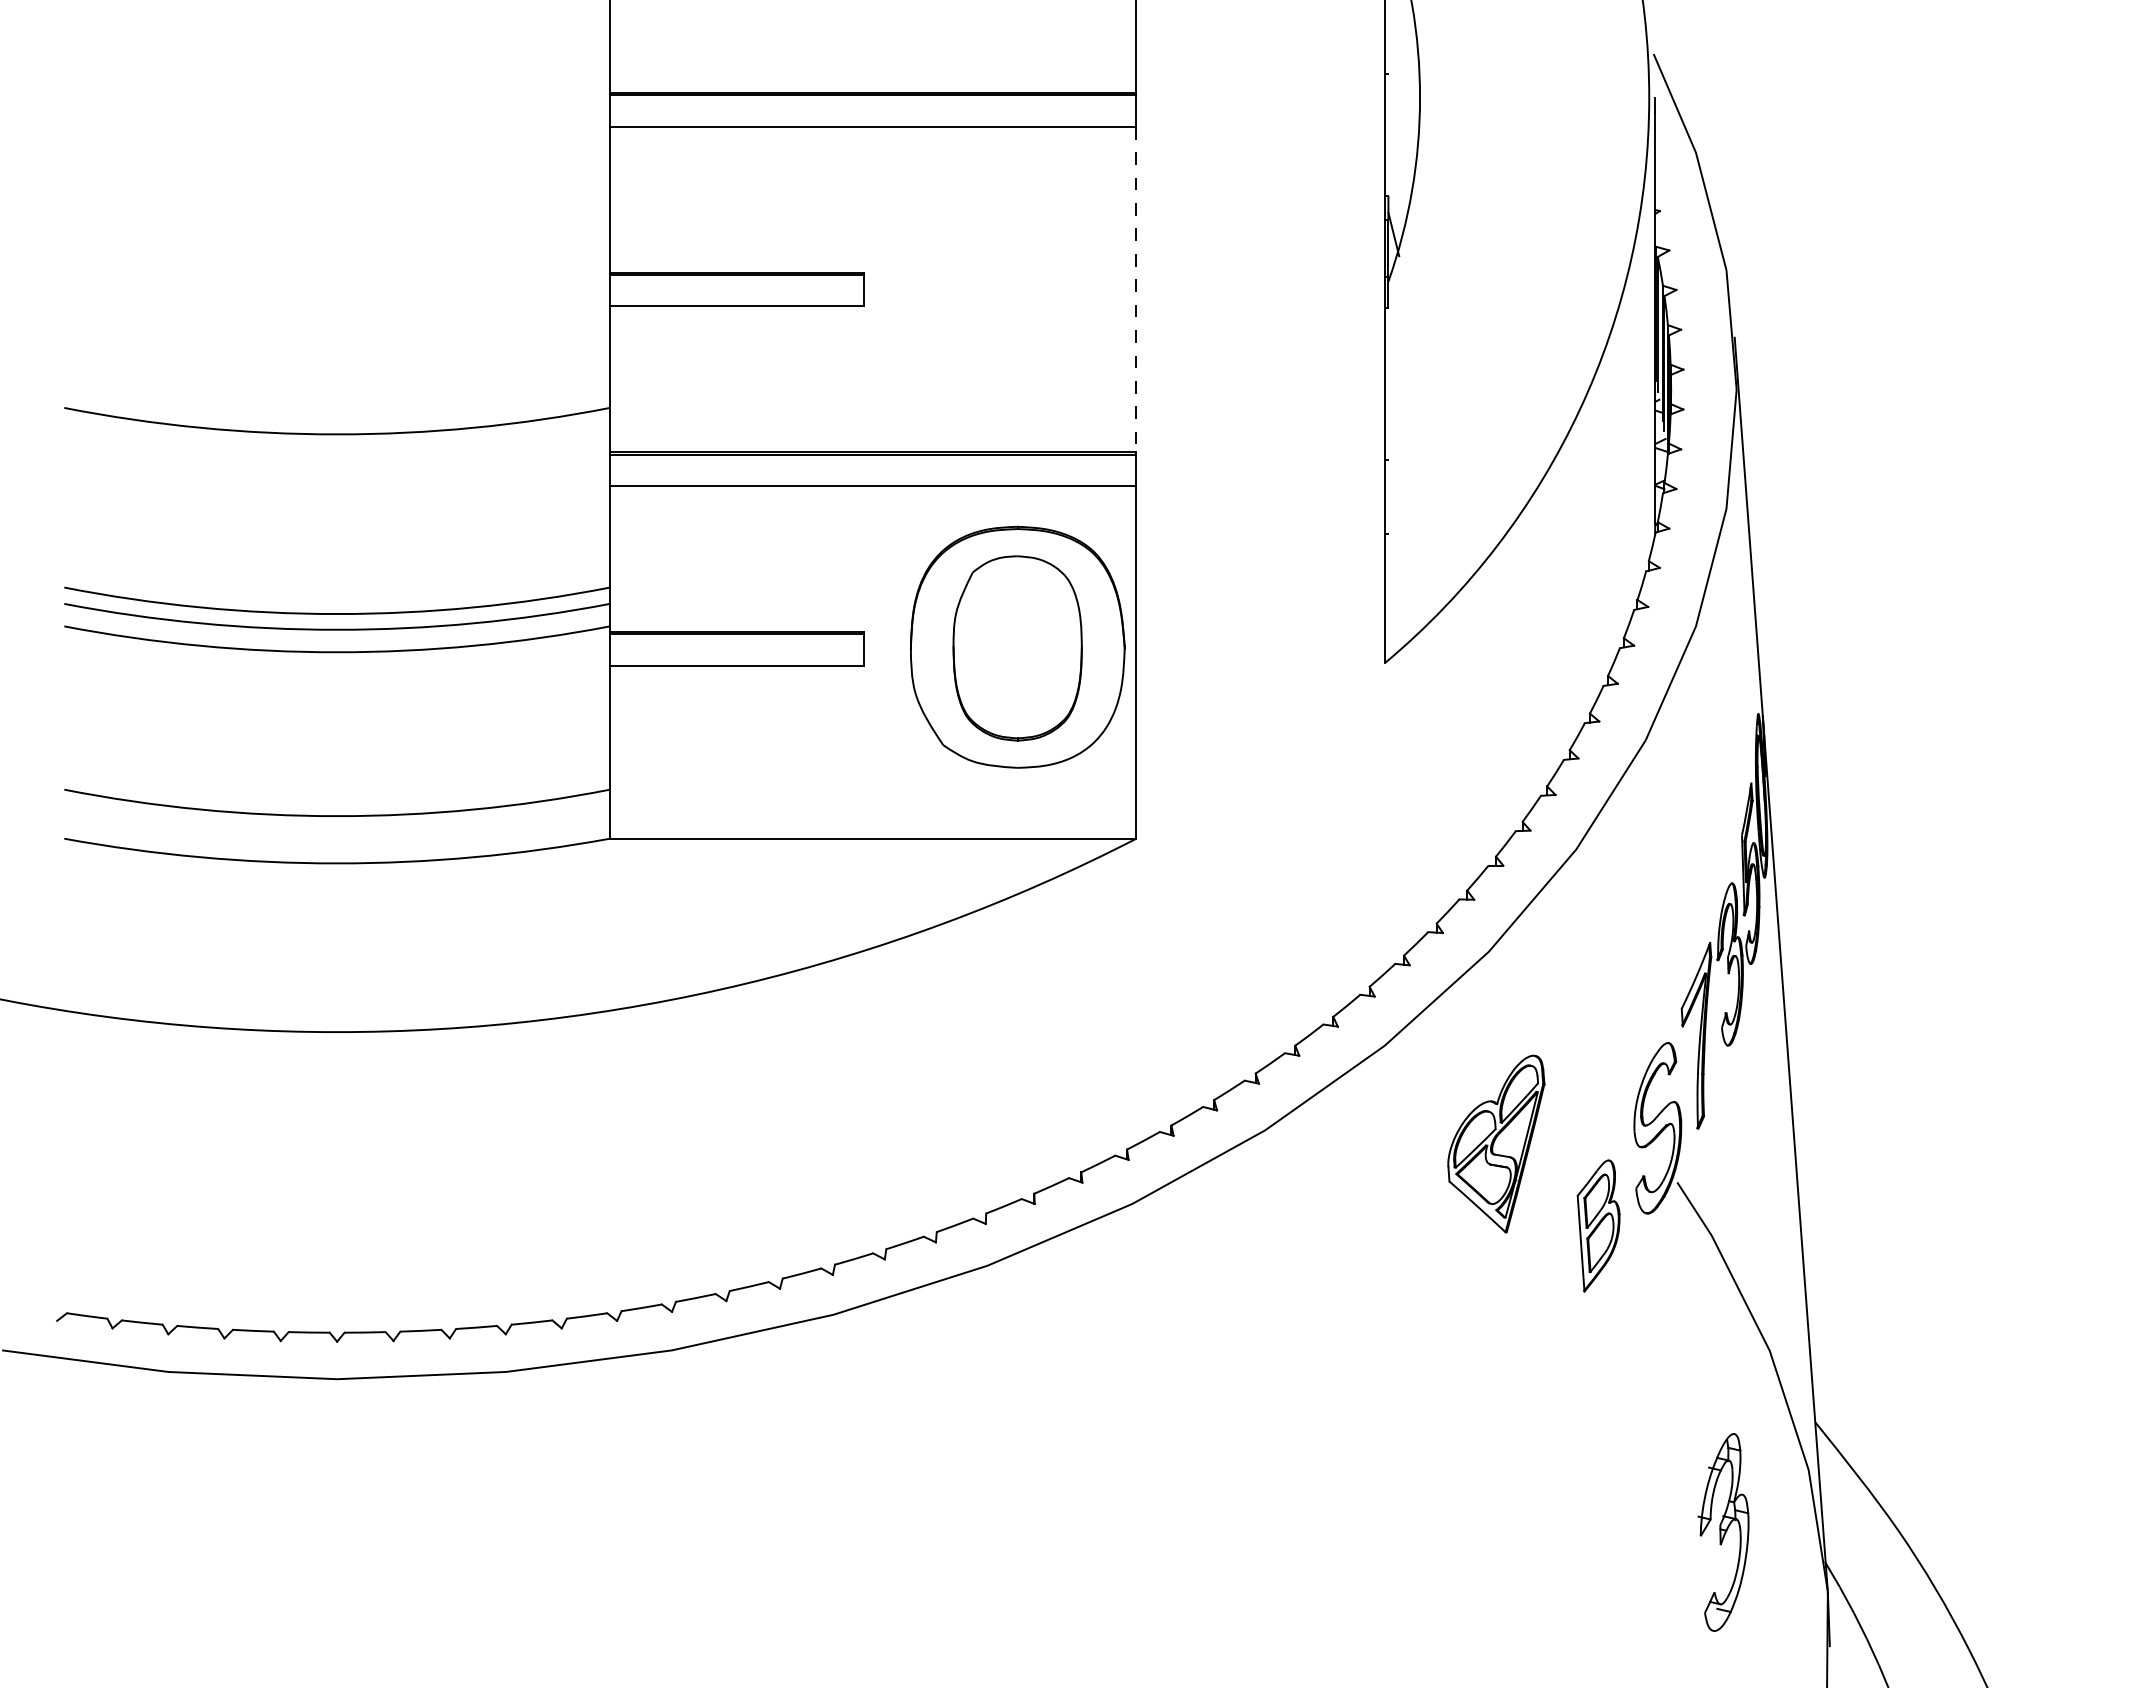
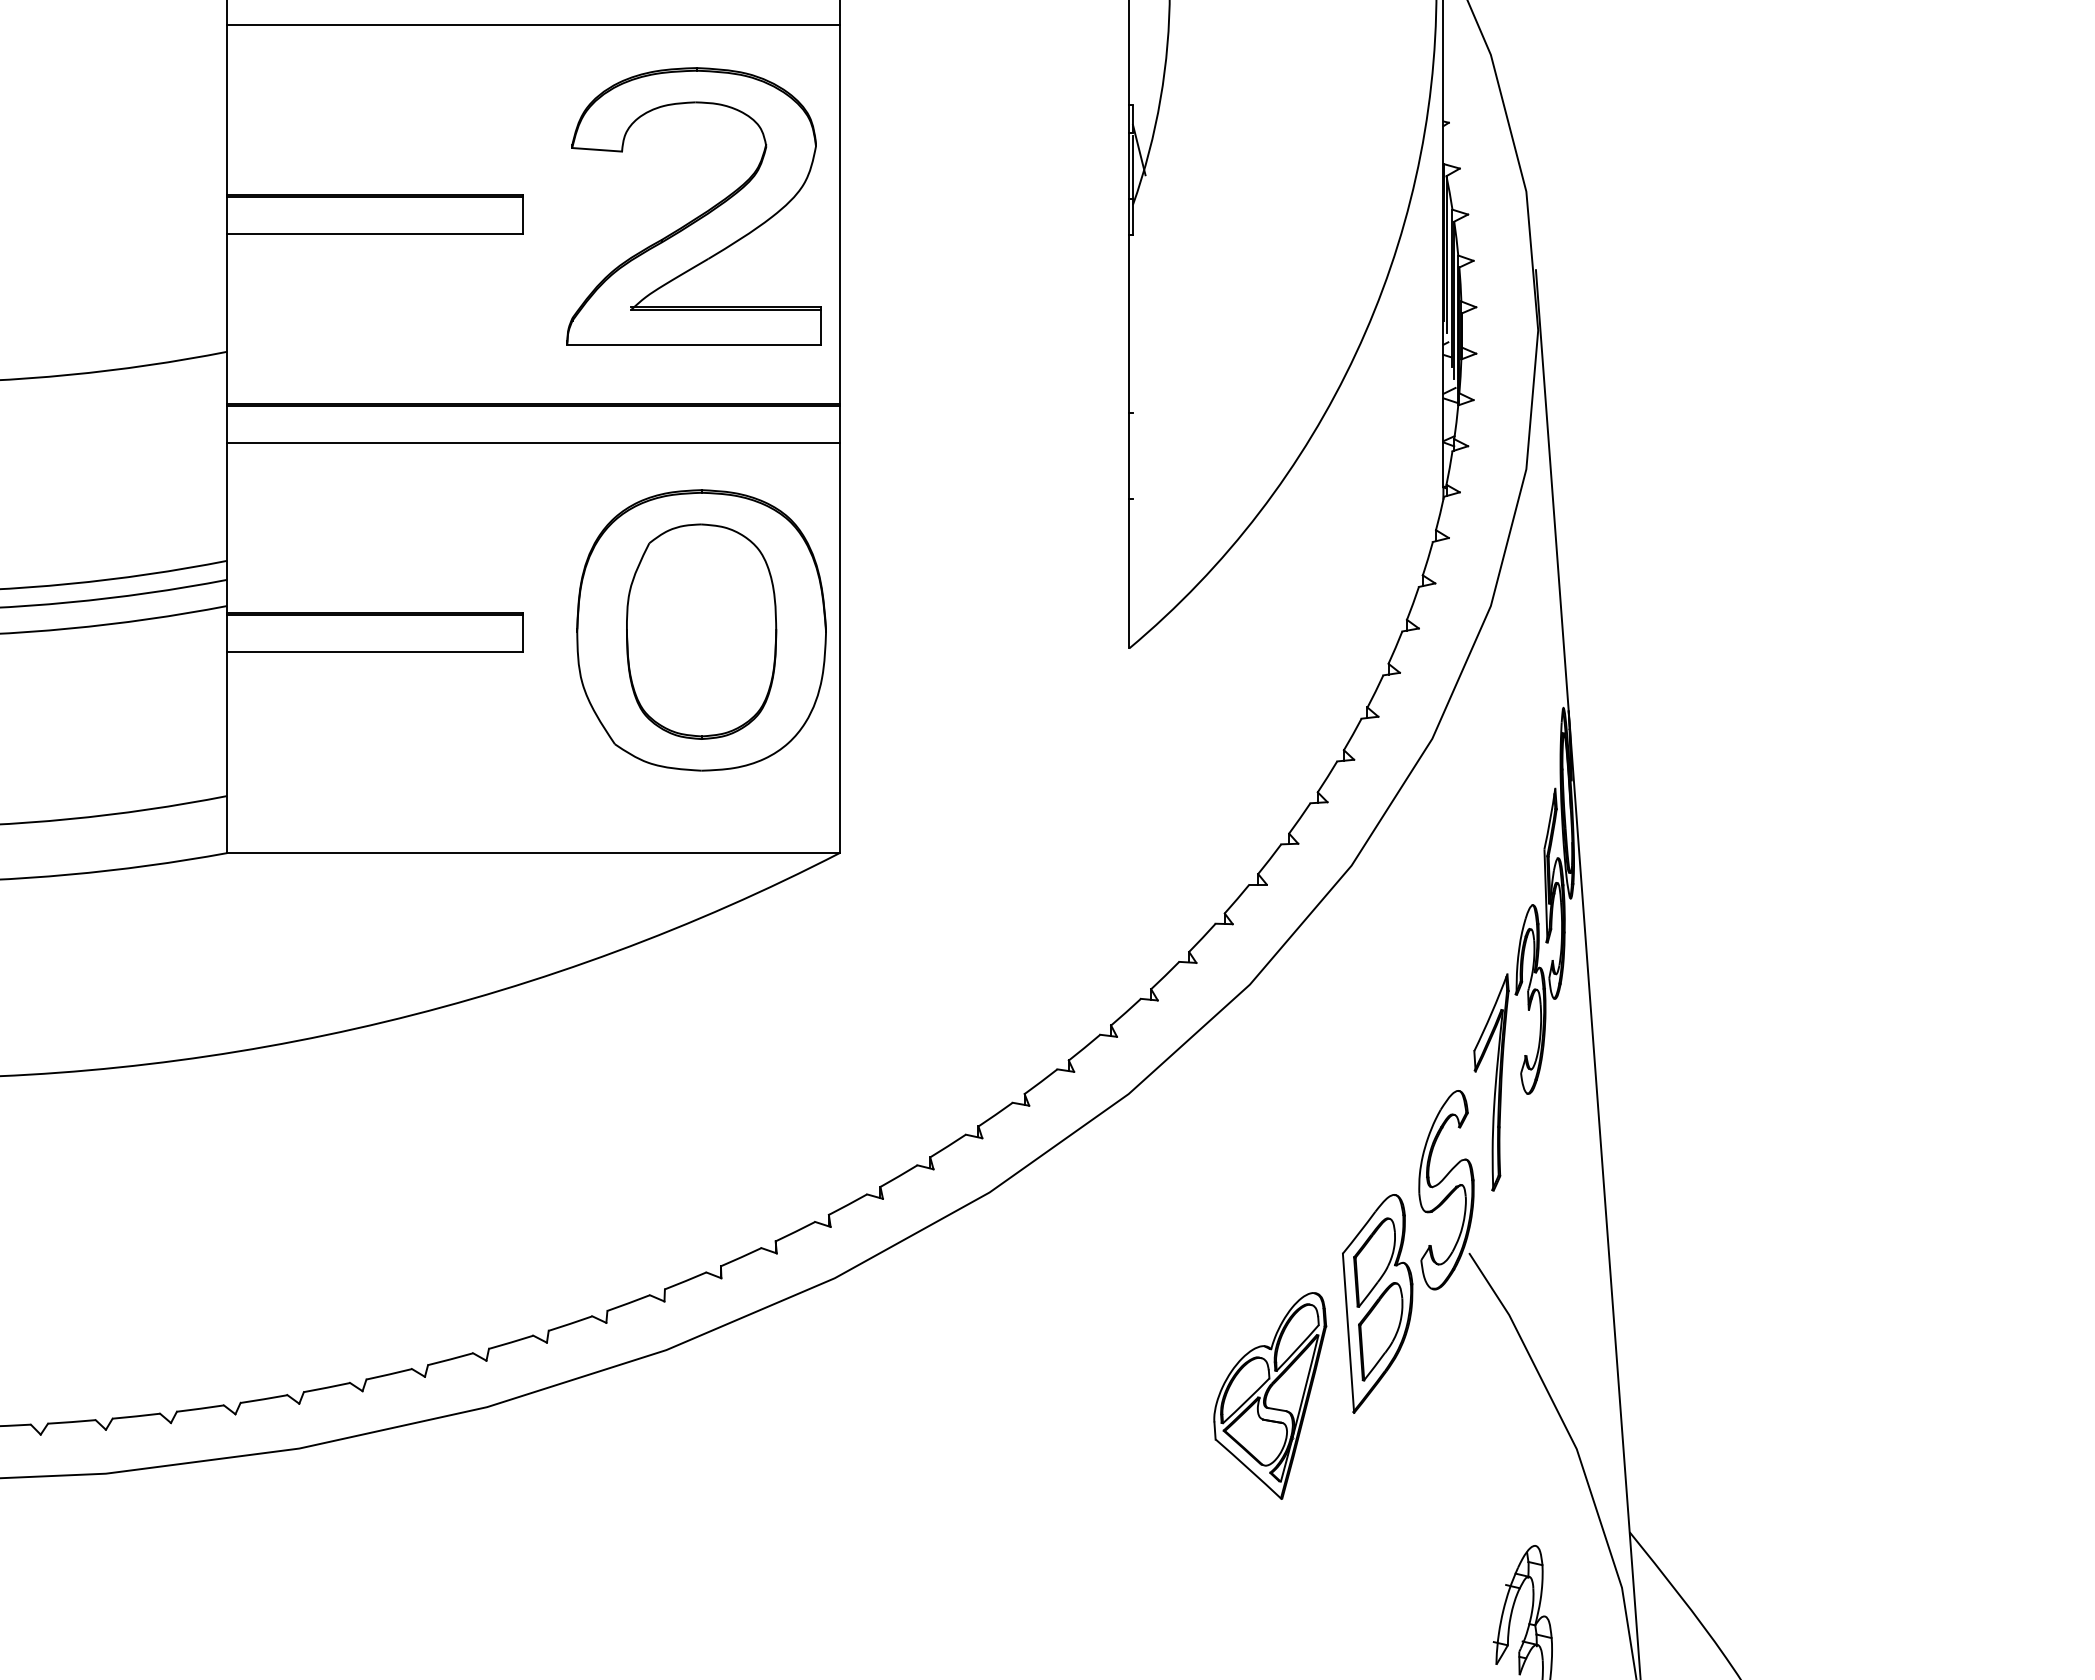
line: (1136, 289) -> (839, 214), dashed -> solid
part: (1015, 290) -> (699, 215), added
part: (1496, 1143) -> (1270, 1395), moved
part: (1598, 1225) -> (1377, 1303), size x1.43

